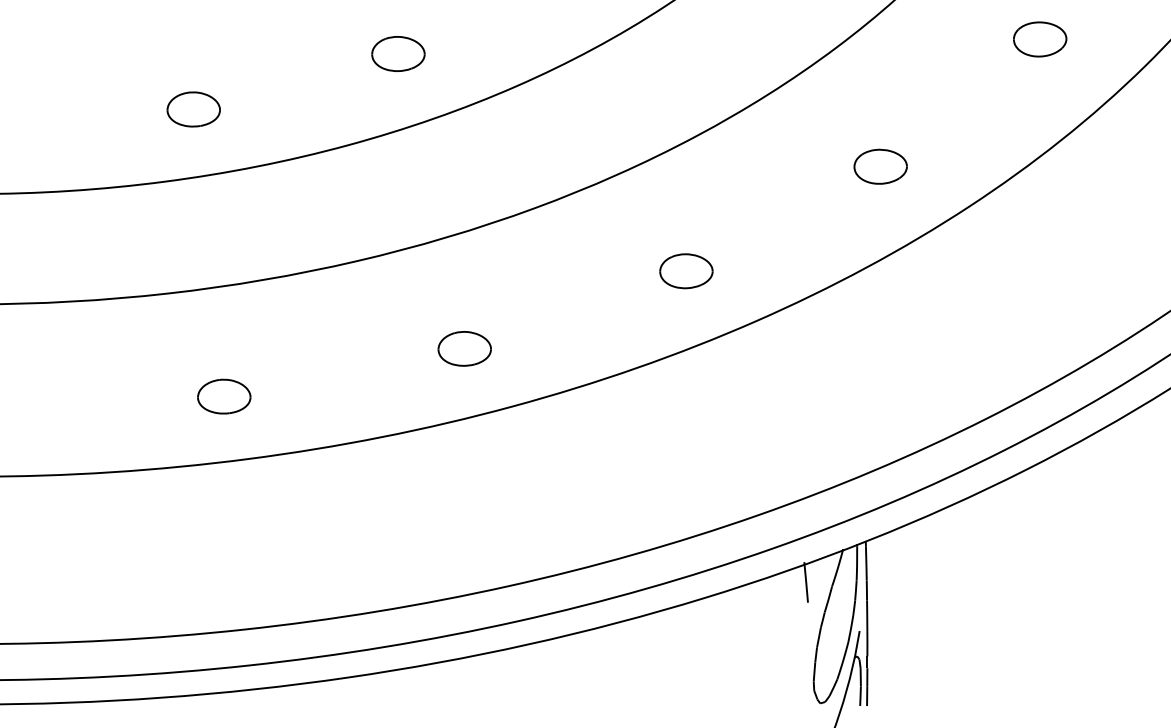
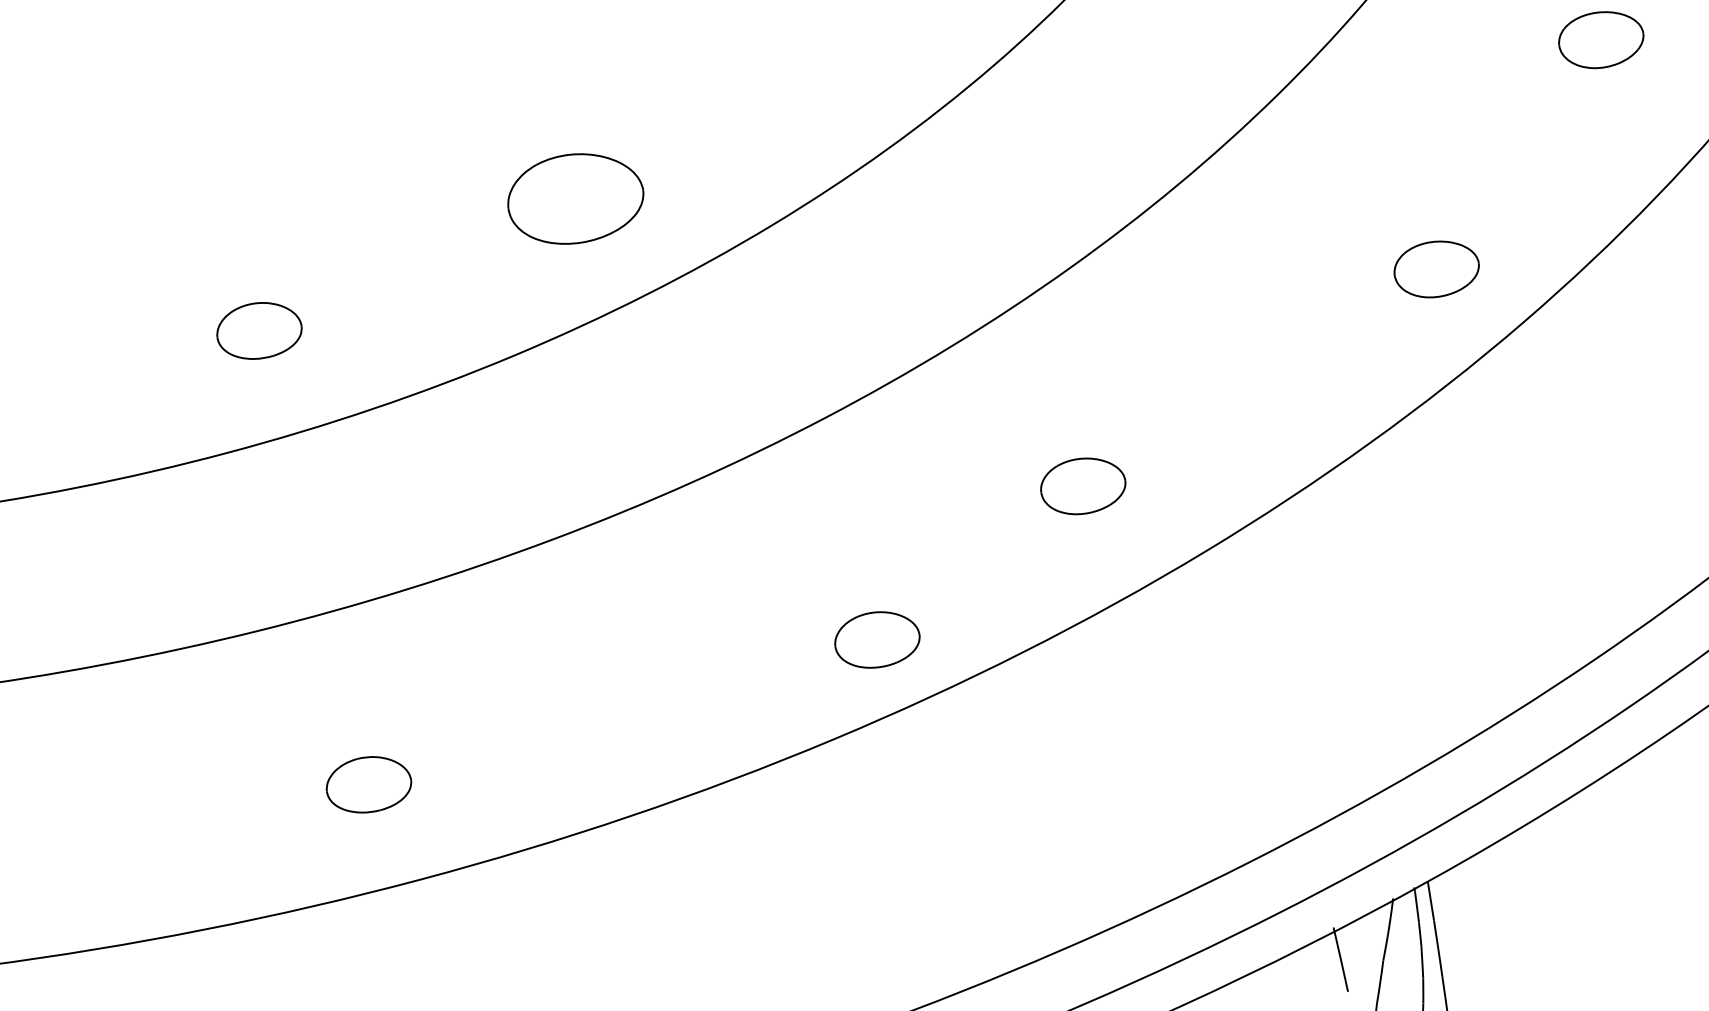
part: (398, 53) -> (575, 197), size x1.6
part: (880, 166) -> (1436, 268), moved
part: (464, 348) -> (876, 639), moved

